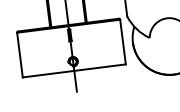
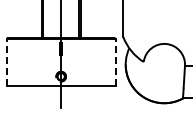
line: (122, 41) -> (115, 62), solid -> dashed
line: (19, 54) -> (6, 62), solid -> dashed

